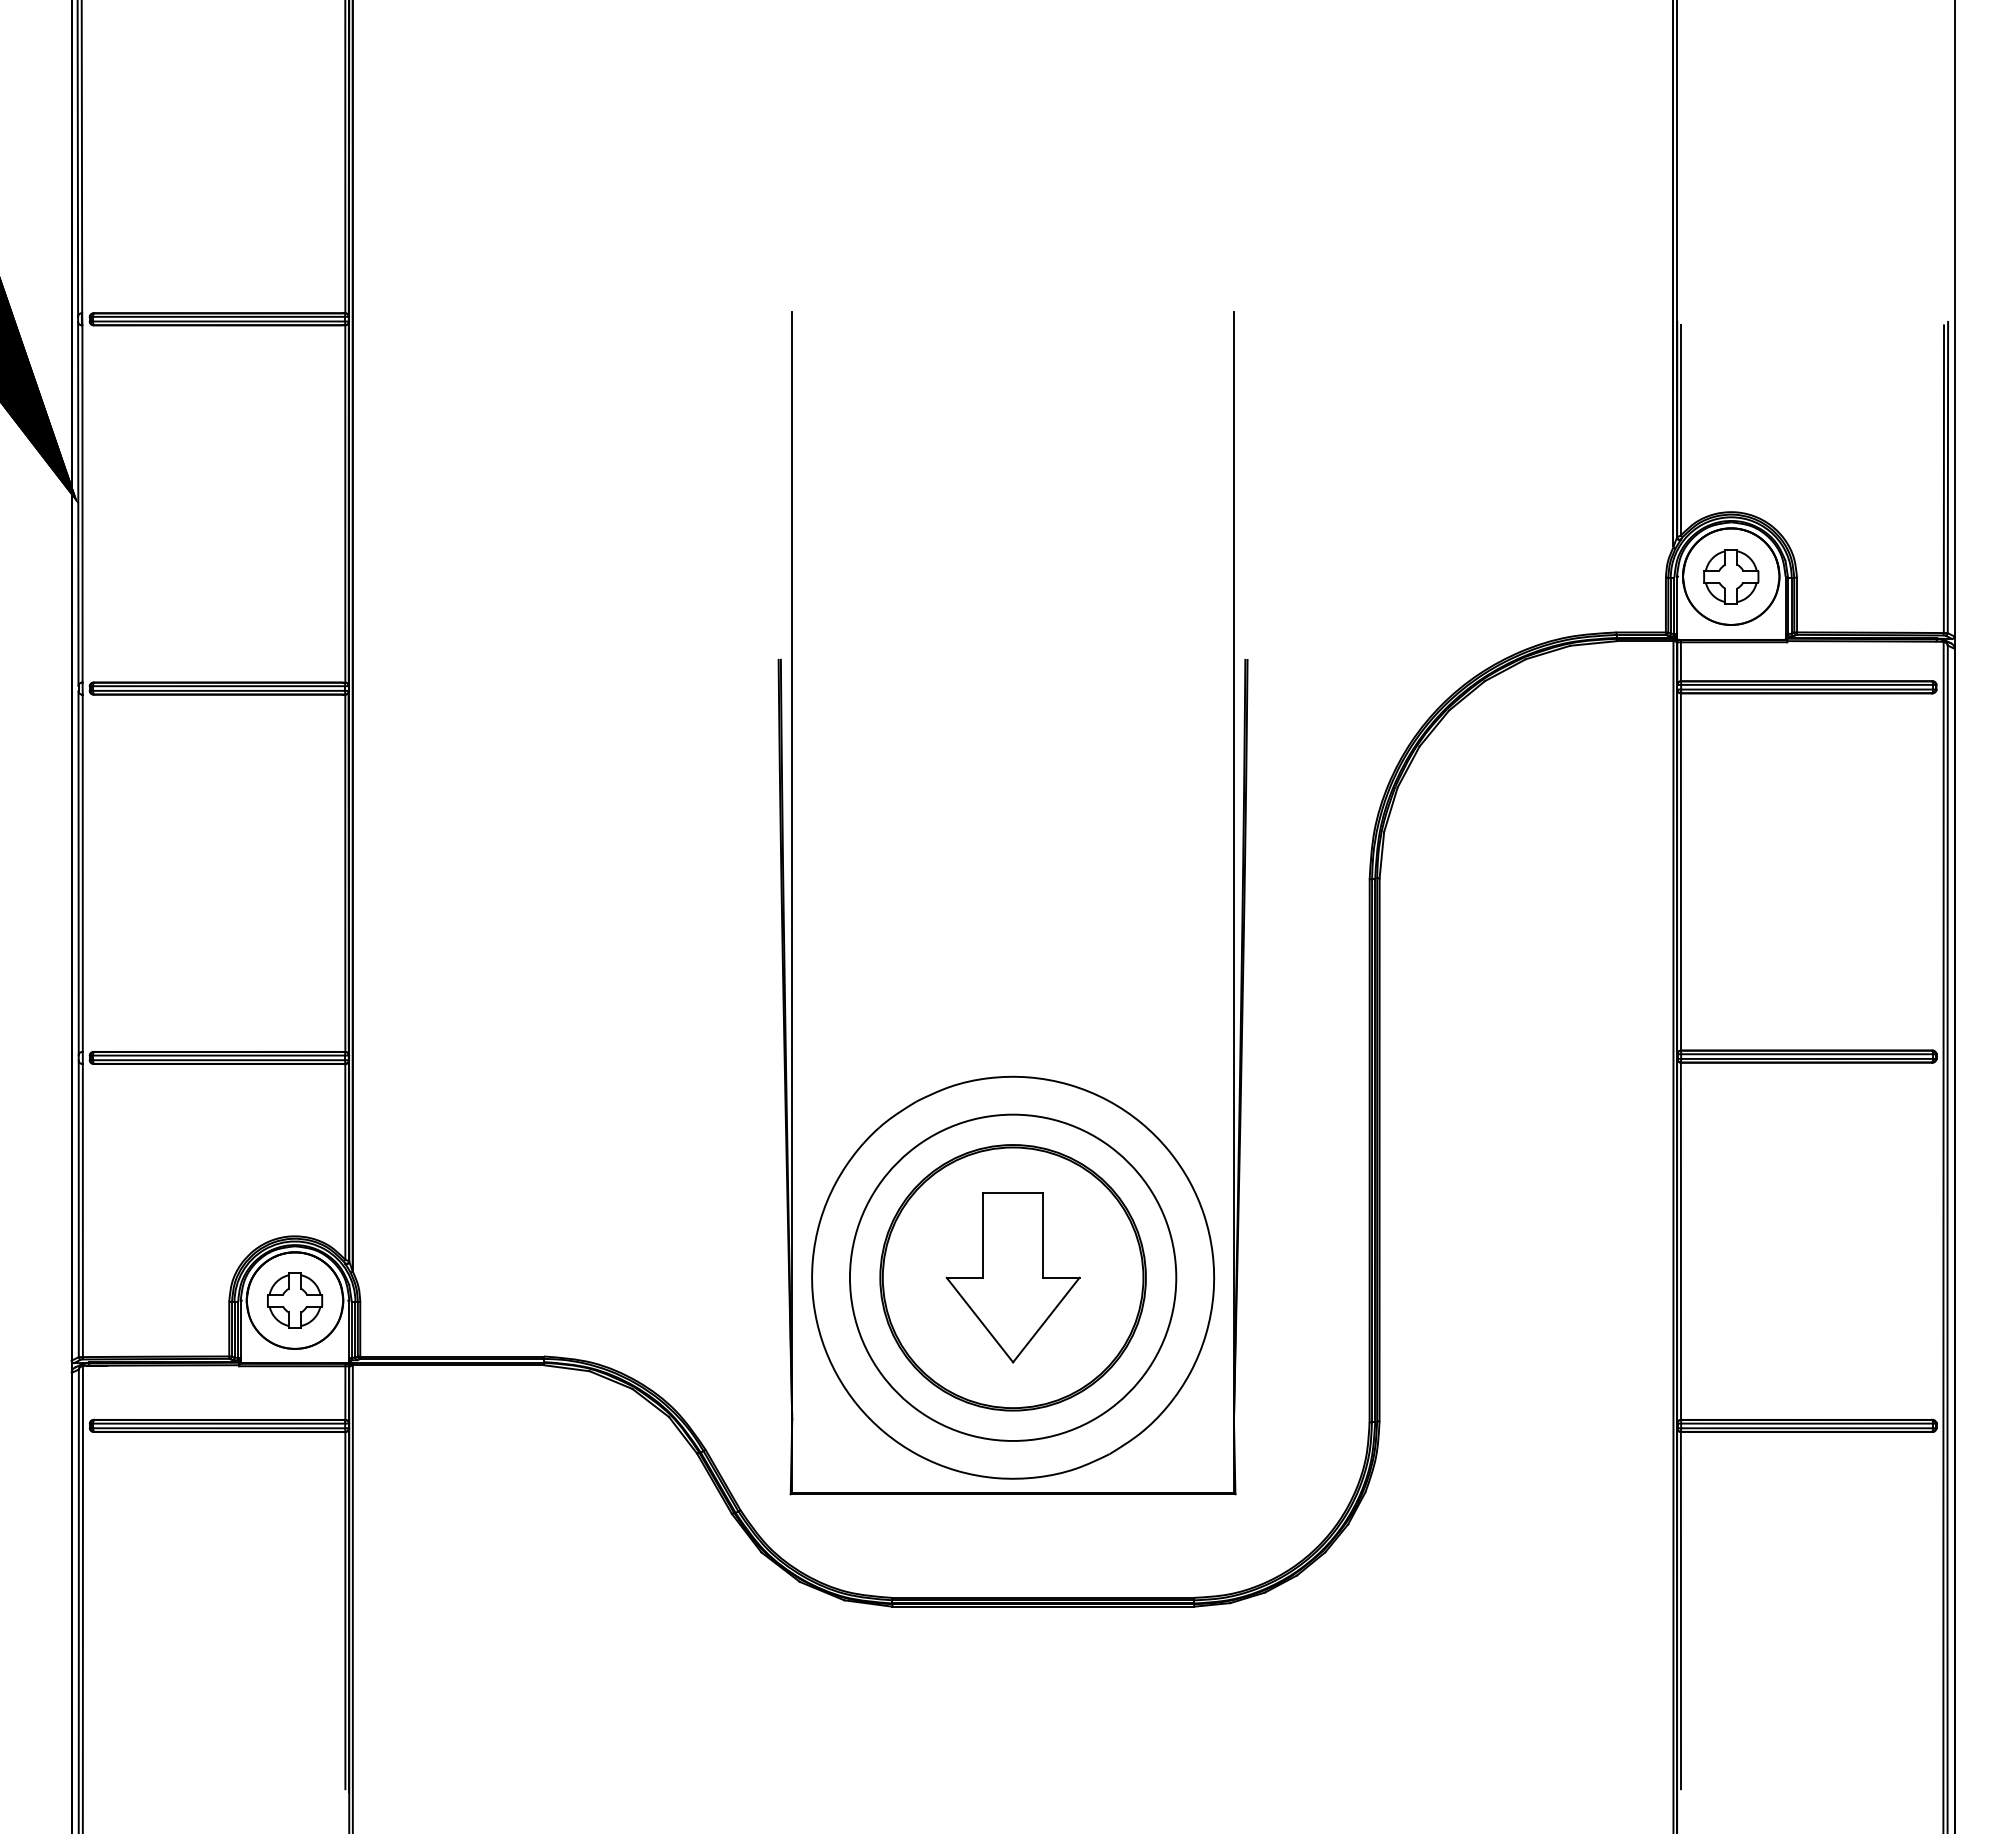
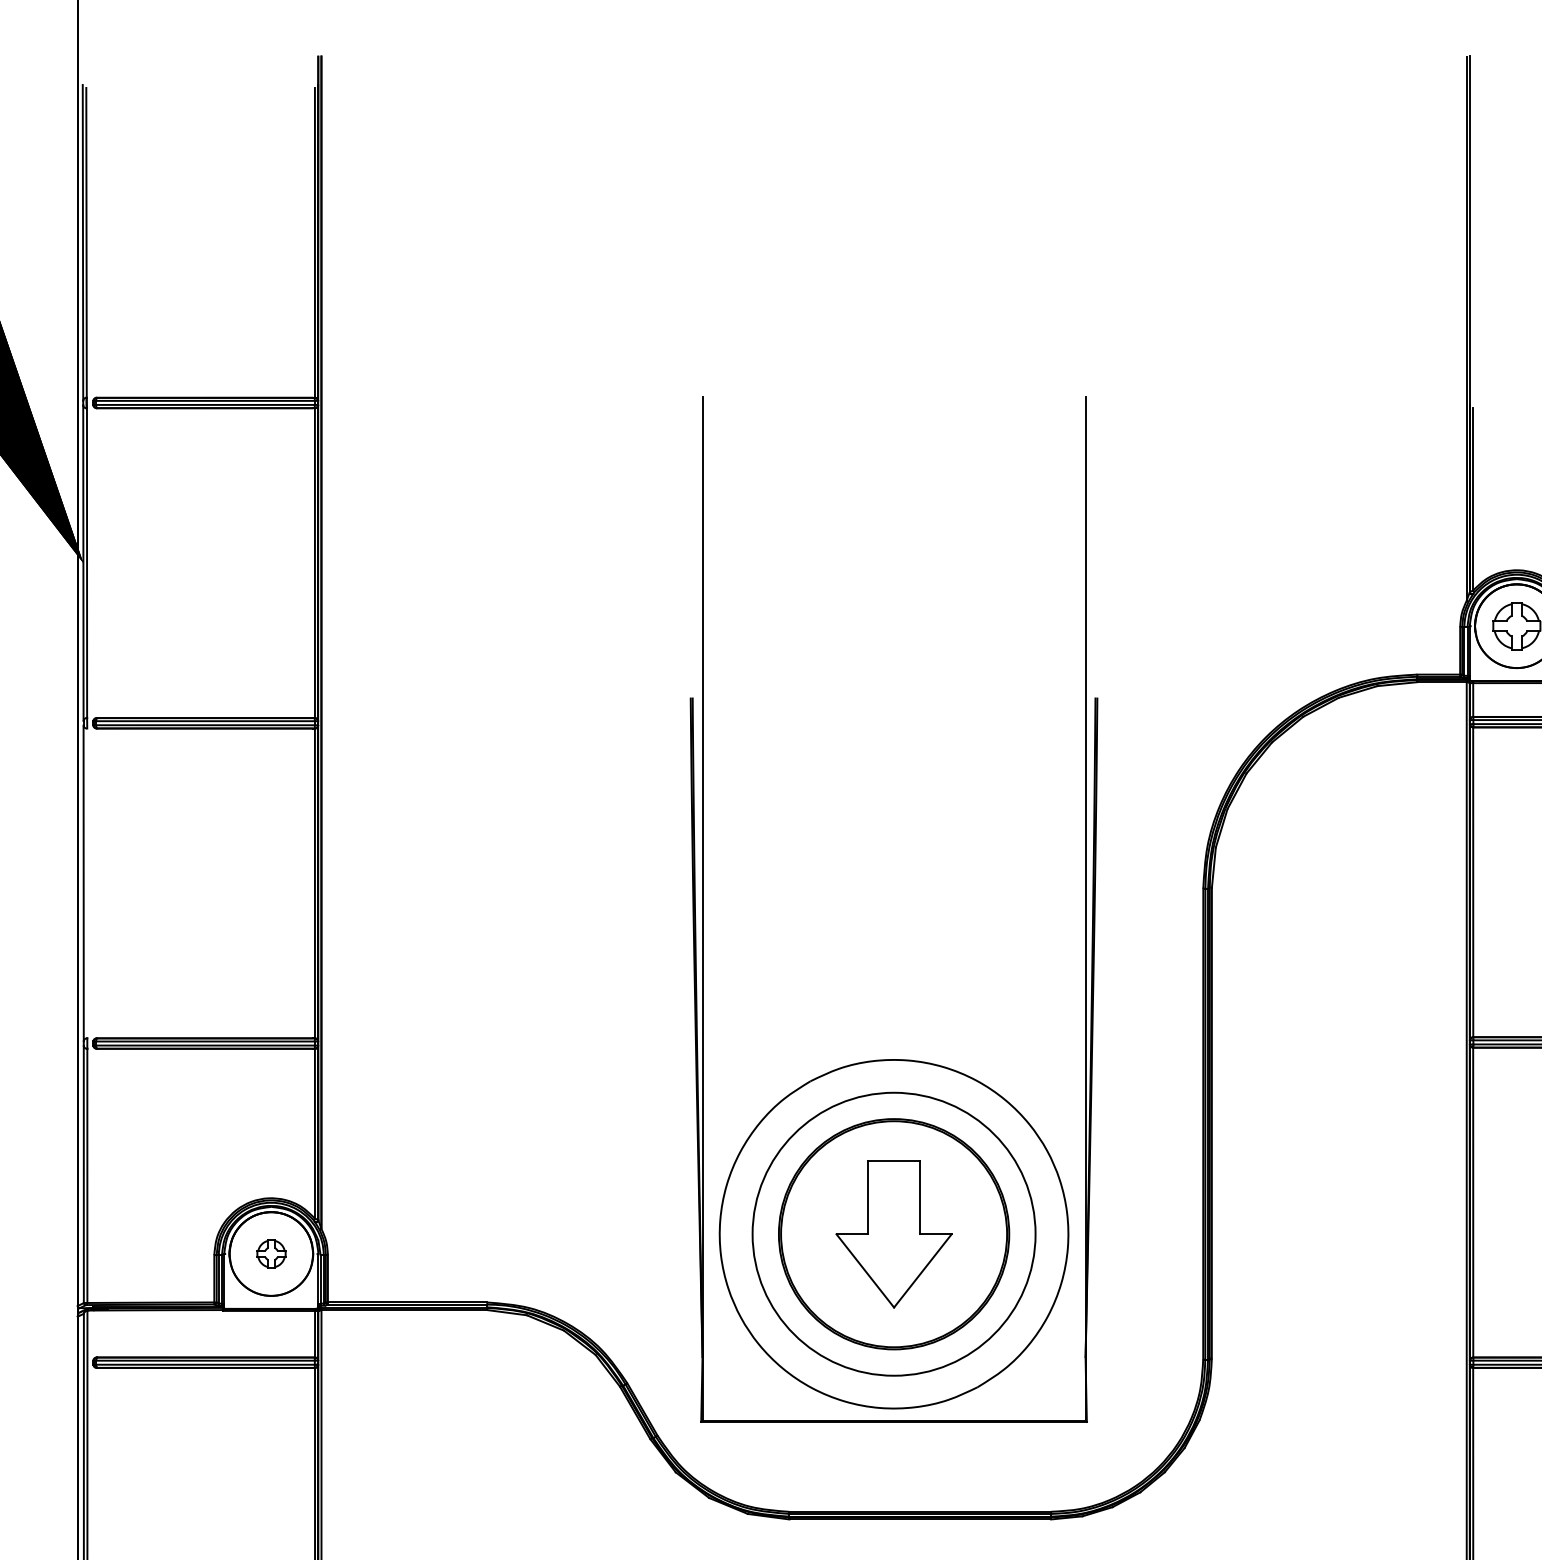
line: (82, 872) -> (87, 882), removed
part: (295, 1300) -> (271, 1253), size x0.6

